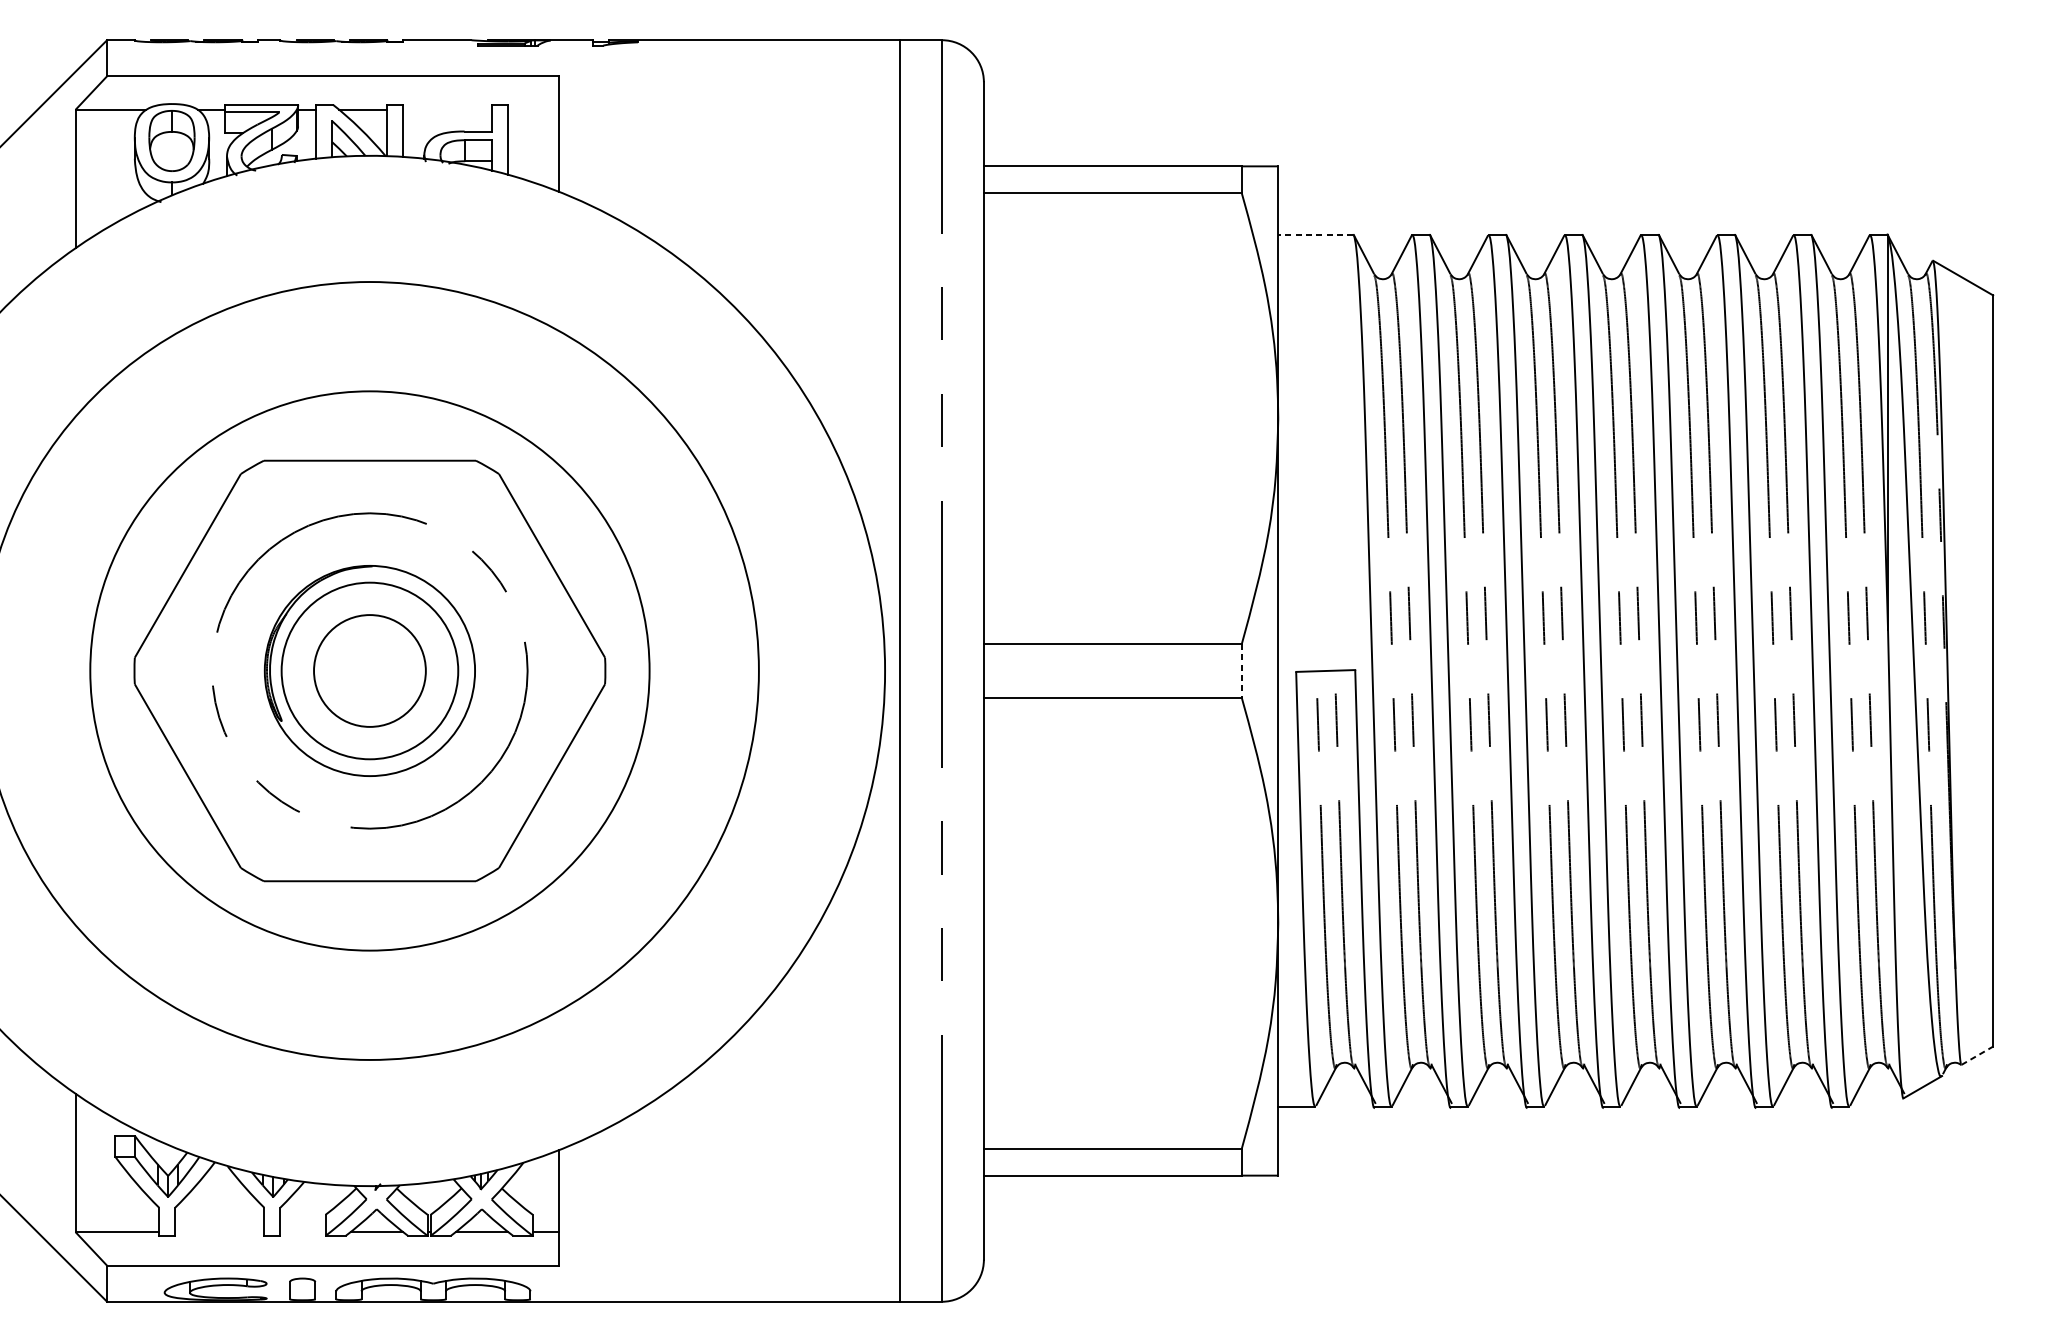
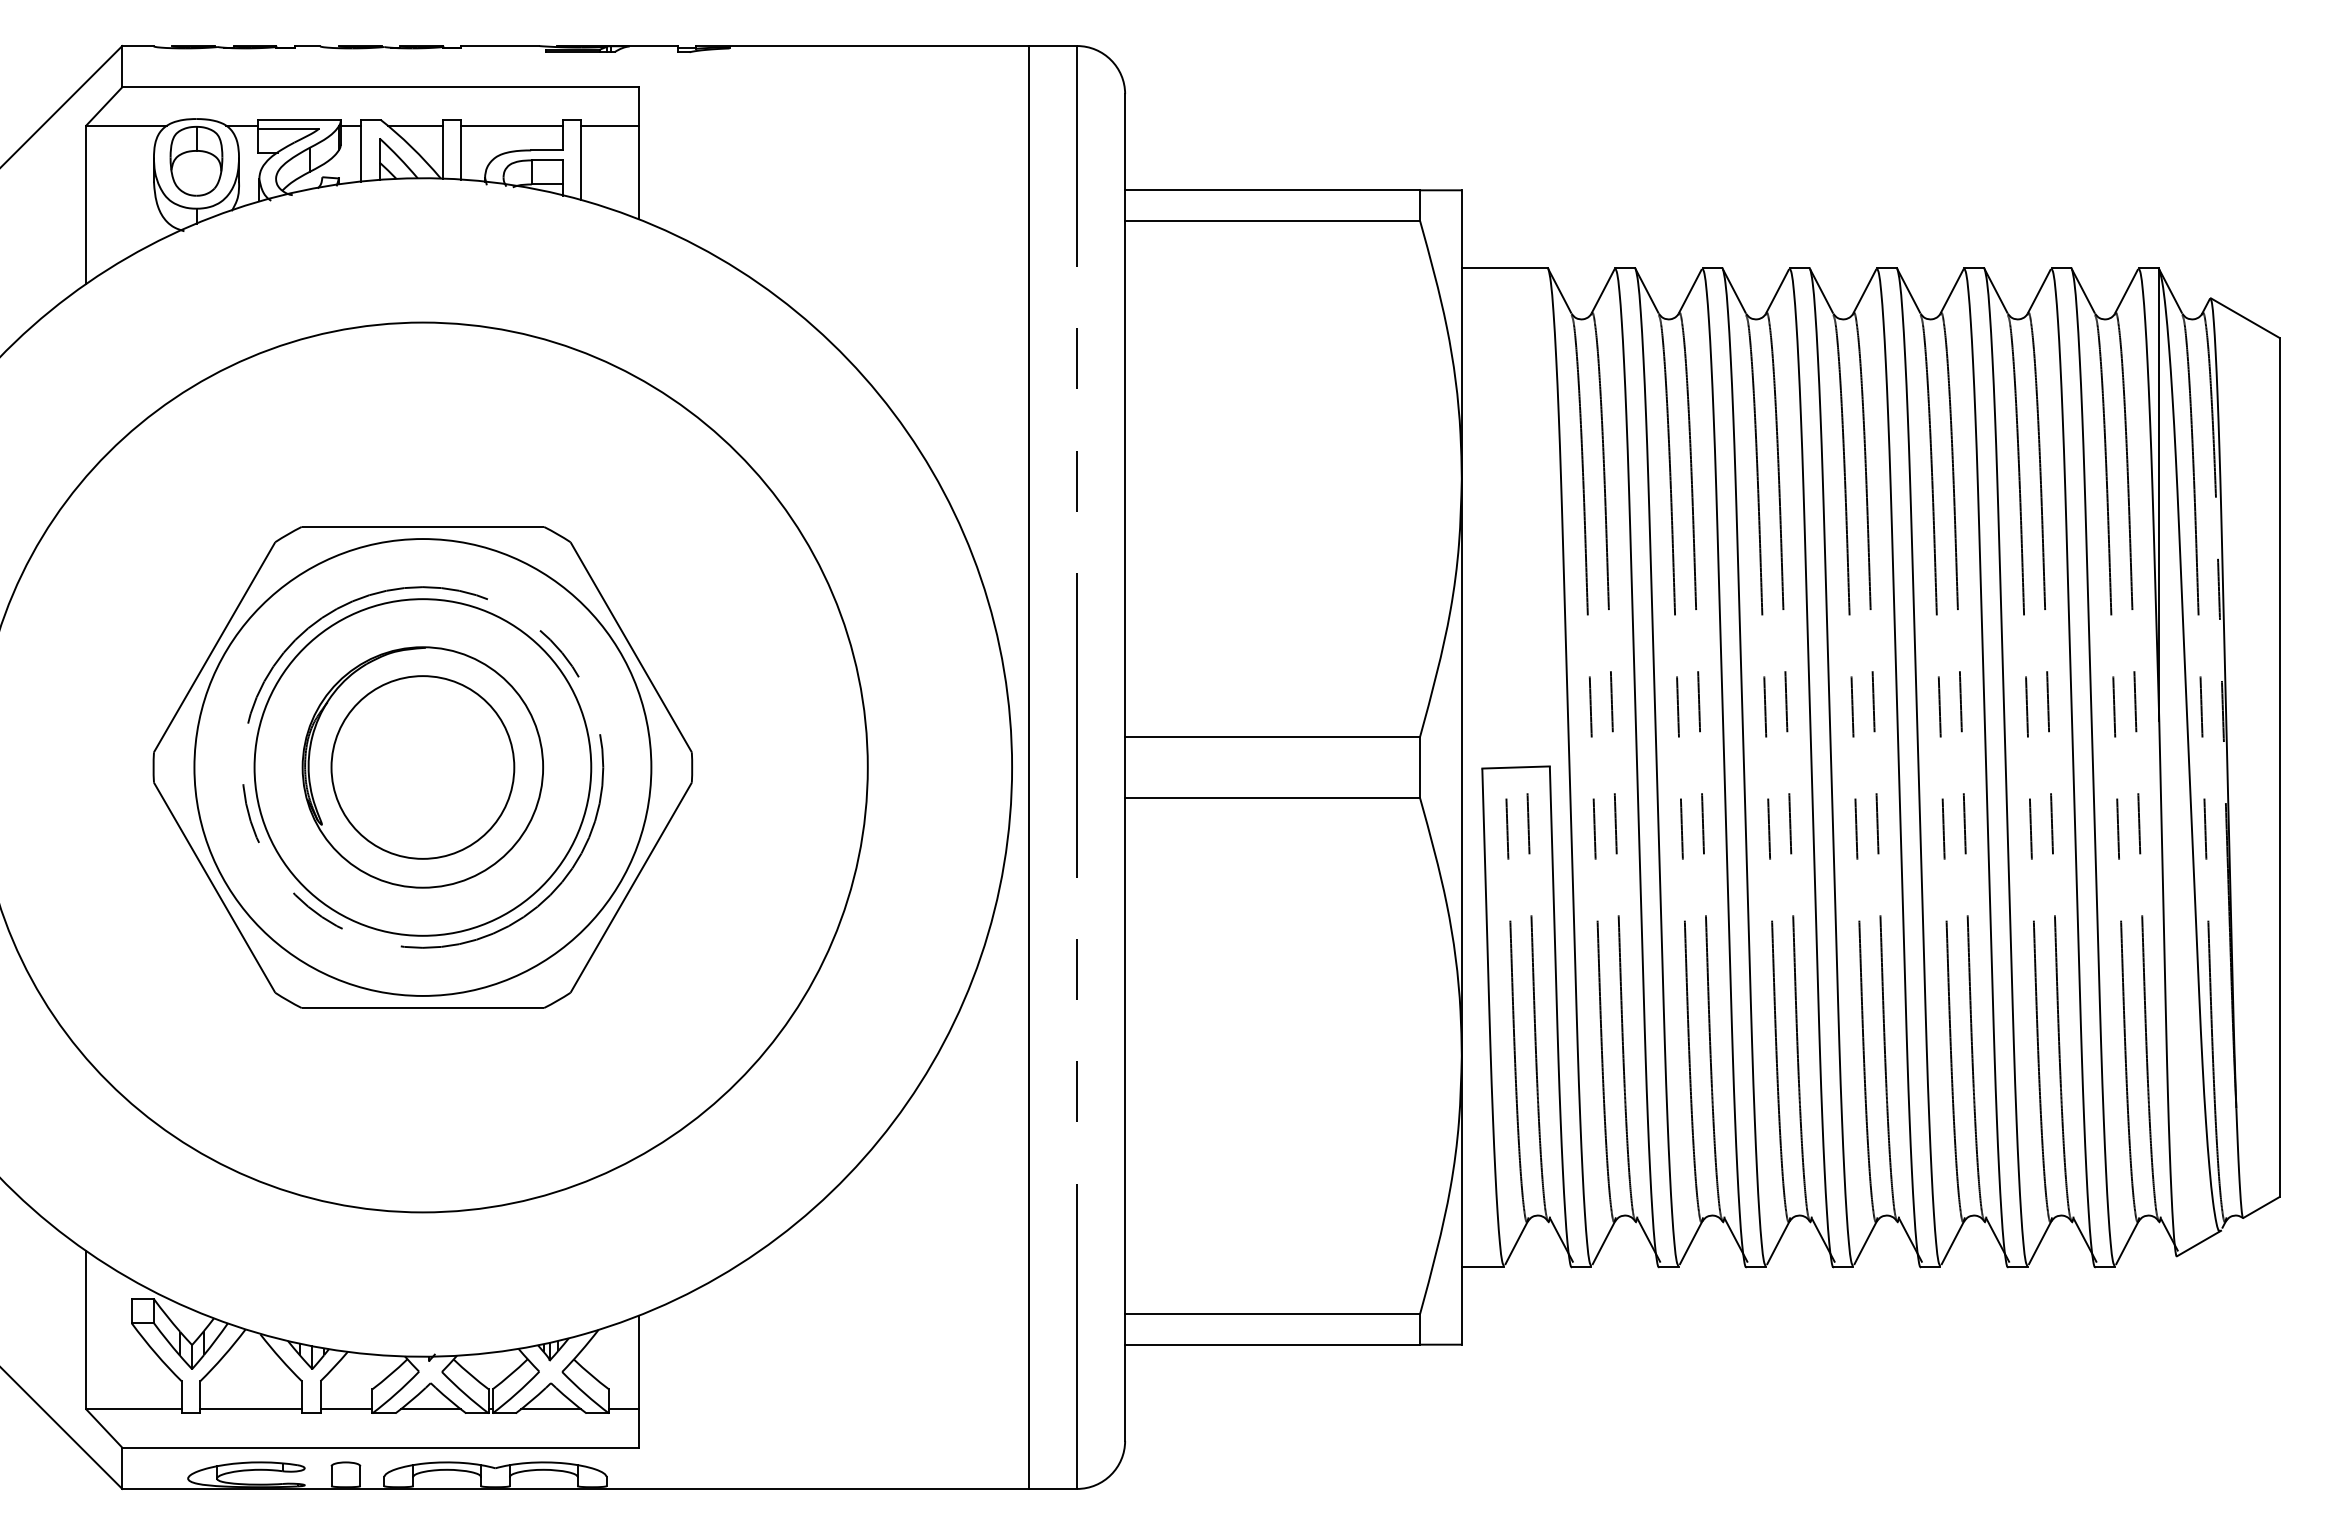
line: (447, 109) -> (511, 125), added
line: (533, 109) -> (610, 125), added
line: (1315, 234) -> (1504, 268), dashed -> solid
circle: (369, 671) -> (422, 767), size x0.71
circle: (369, 671) -> (422, 767), size x1.43
circle: (369, 671) -> (422, 767), size x1.67
line: (1242, 671) -> (1420, 767), dashed -> solid
line: (1977, 1055) -> (2261, 1207), dashed -> solid
line: (220, 1232) -> (251, 1409), added
line: (303, 1232) -> (346, 1409), added

